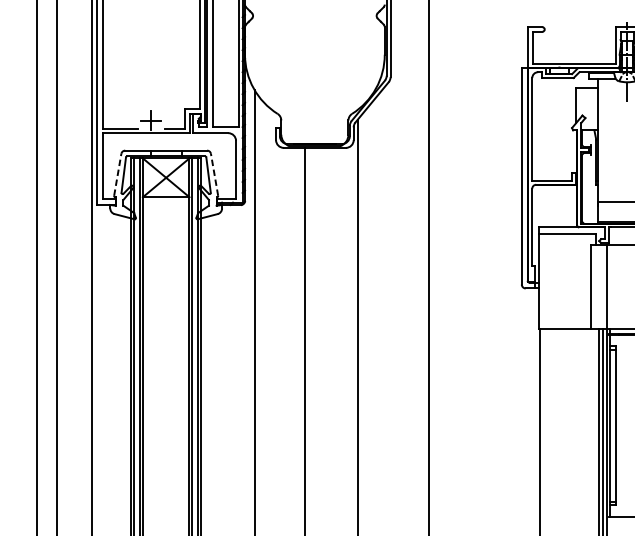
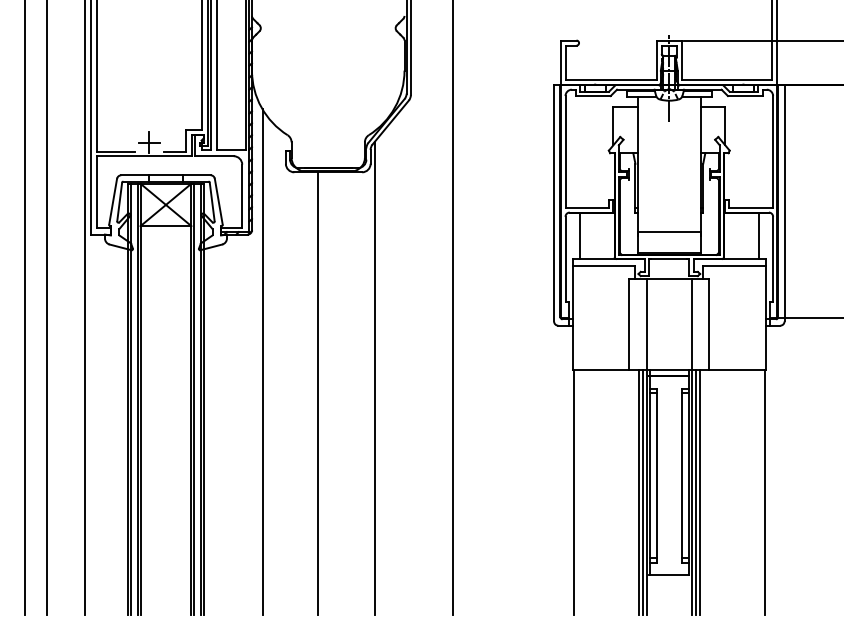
line: (118, 174) -> (113, 201), dashed -> solid
line: (214, 174) -> (218, 201), dashed -> solid
line: (545, 205) -> (579, 235), added

